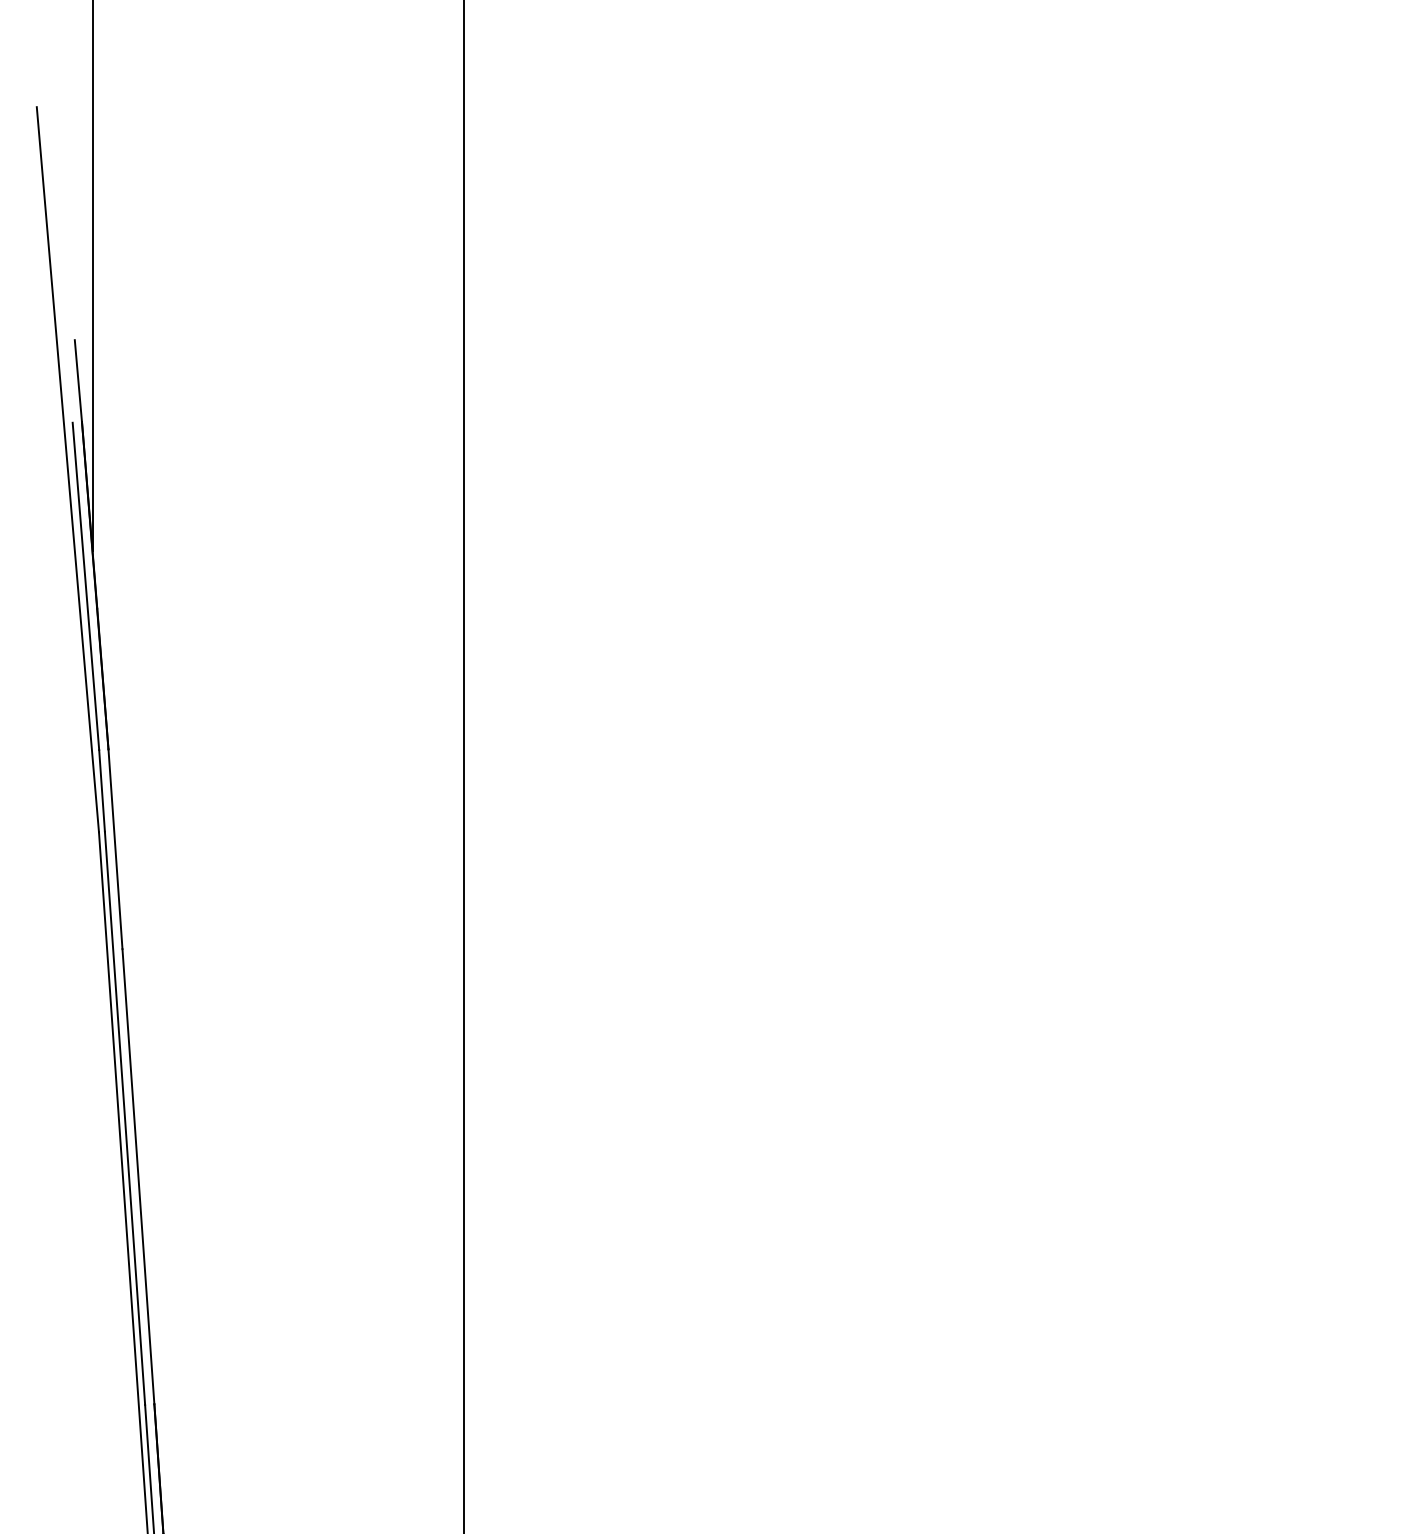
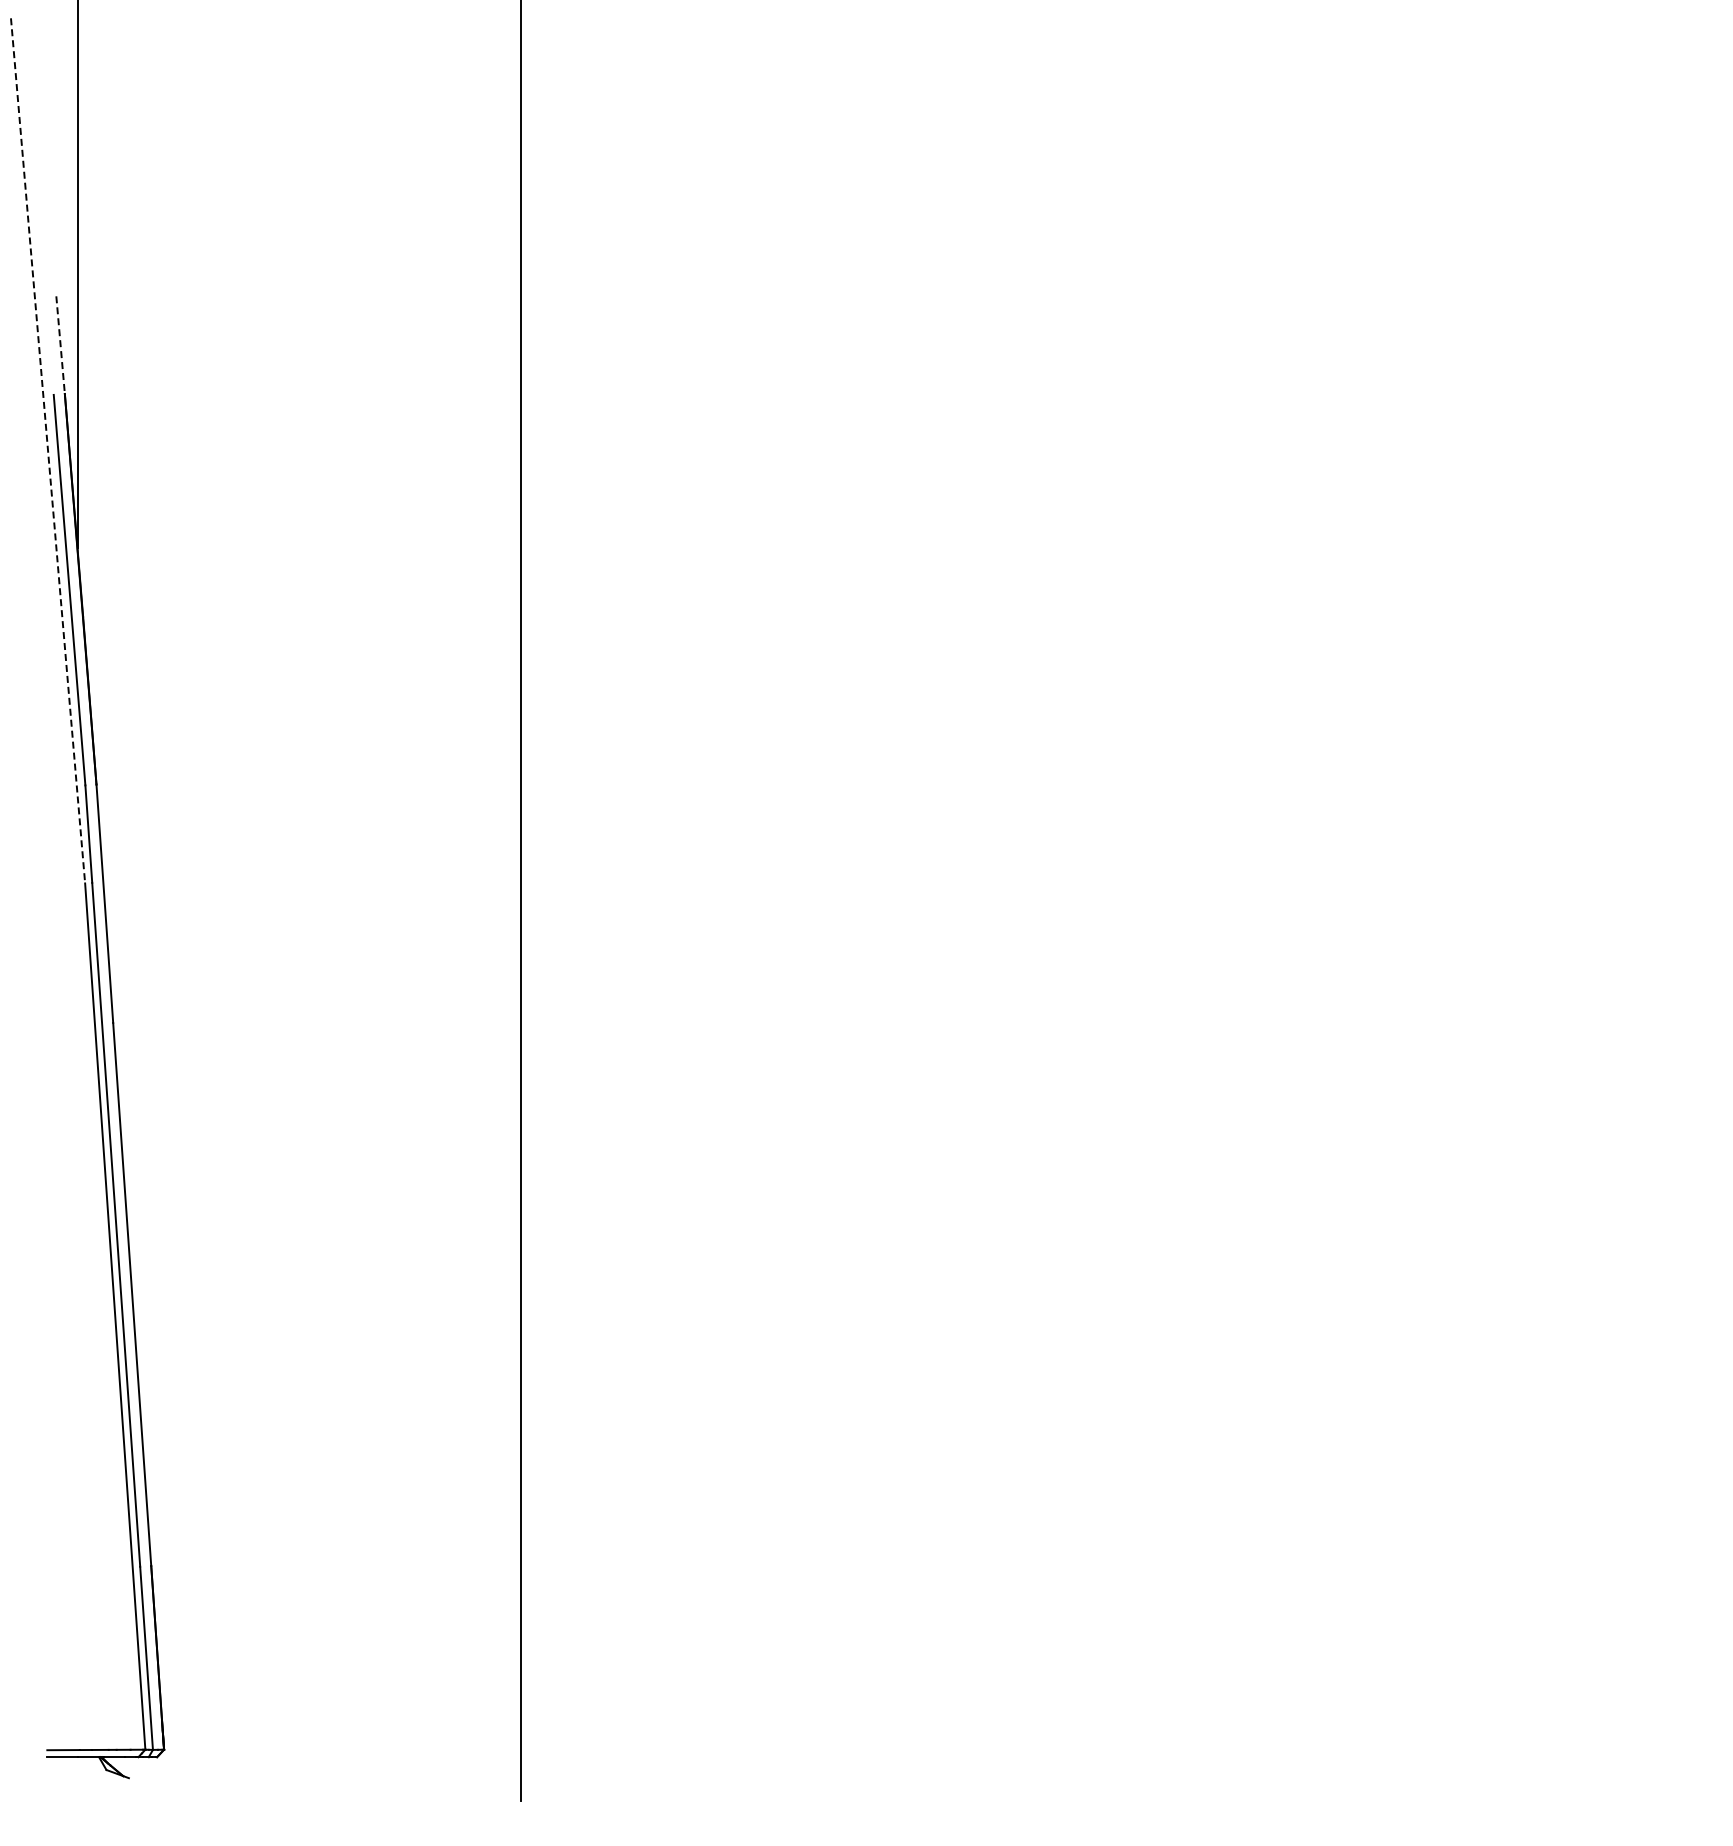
line: (78, 381) -> (60, 345), solid -> dashed
line: (68, 470) -> (48, 451), solid -> dashed

